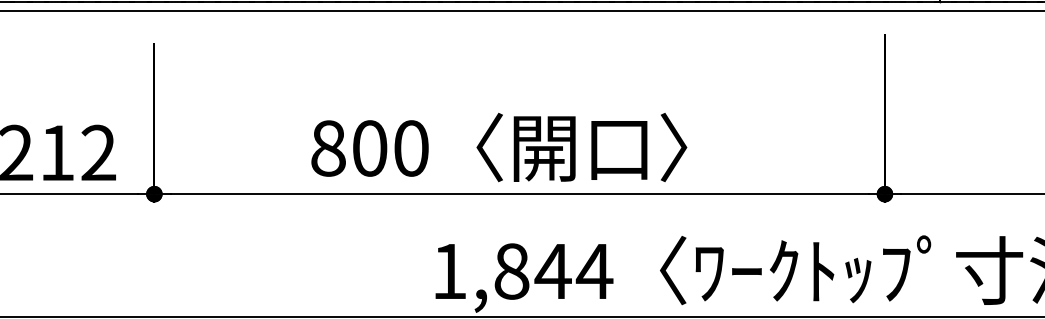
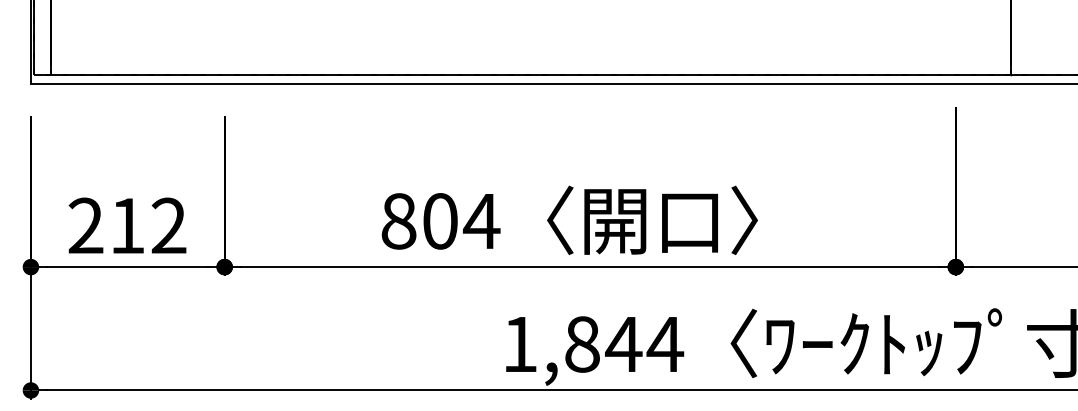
text: (410, 148) -> (481, 221), 800 -> 804

